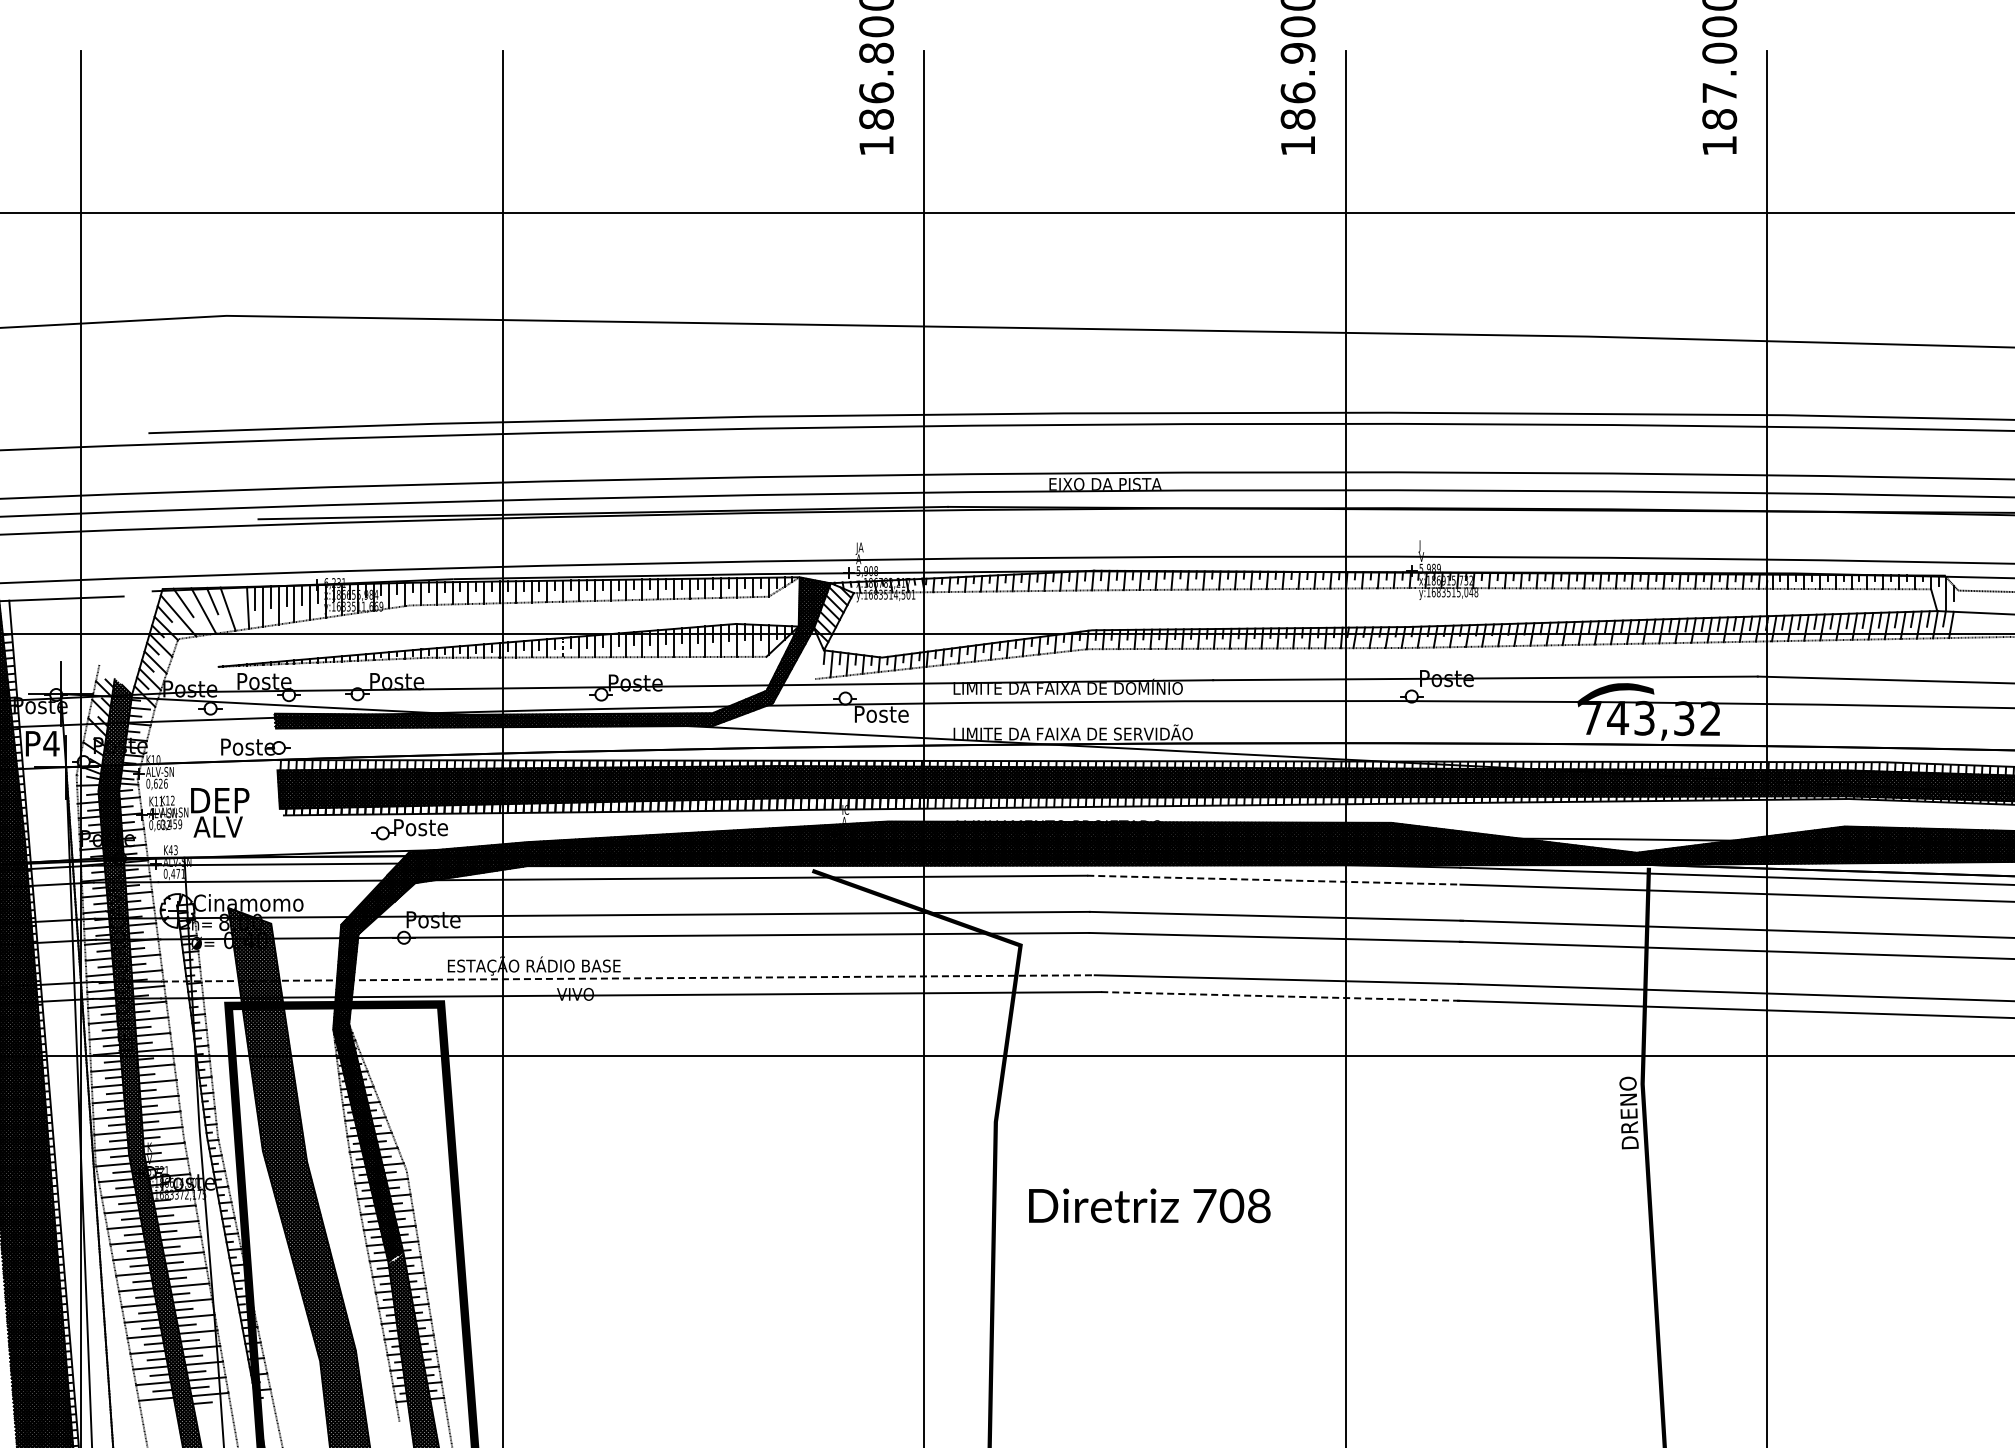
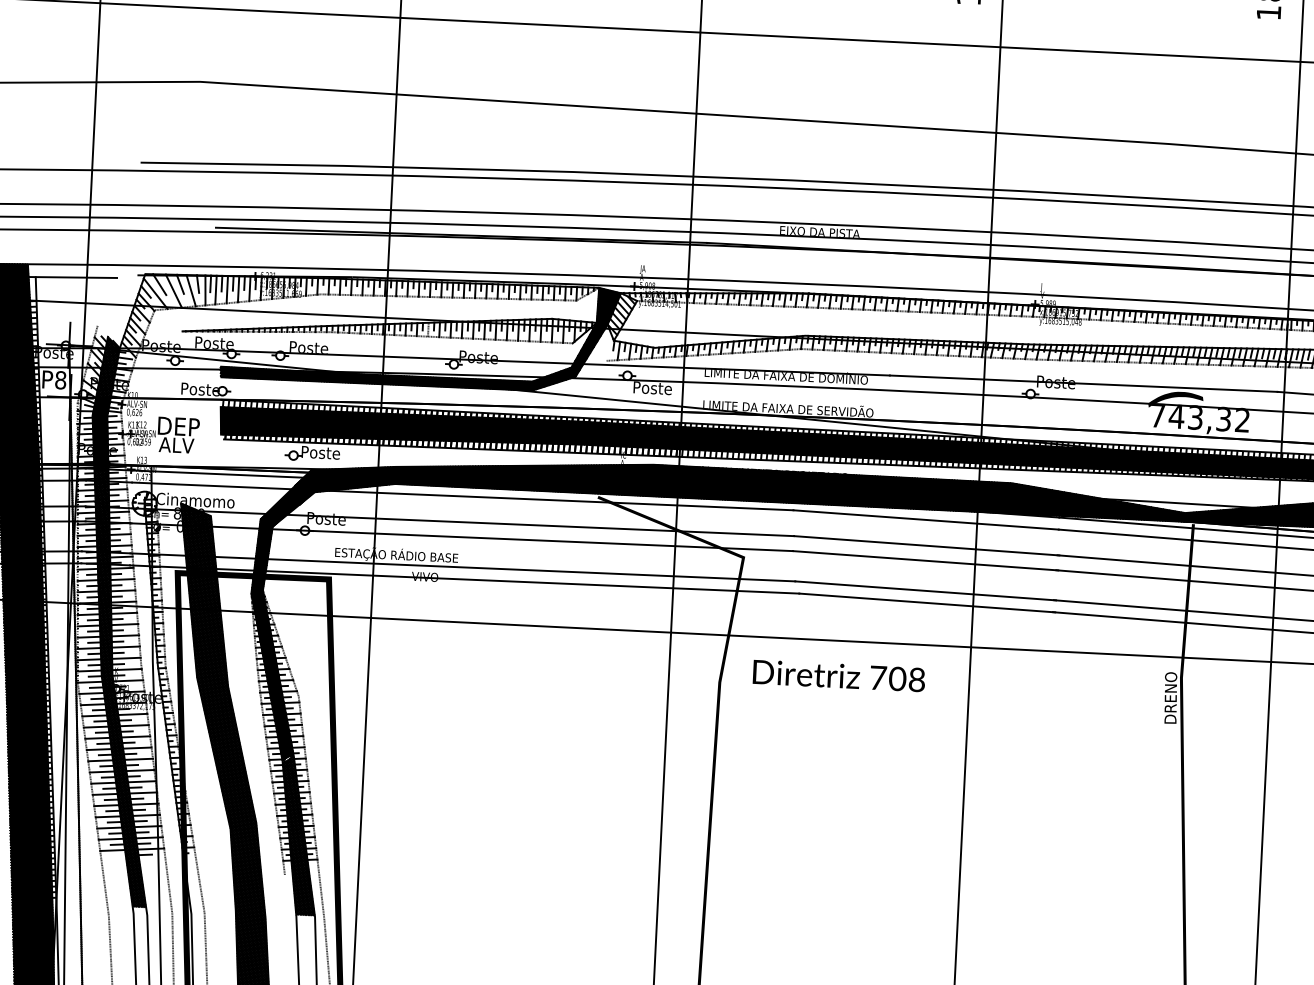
line: (237, 599) -> (198, 284), added
text: (51, 743) -> (60, 380), P4 -> P8
text: (170, 850) -> (141, 460), K43 -> K13
line: (1273, 880) -> (925, 520), dashed -> solid
line: (627, 978) -> (462, 567), dashed -> solid
line: (1281, 996) -> (927, 603), dashed -> solid
text: (1149, 1205) -> (839, 675), moved

